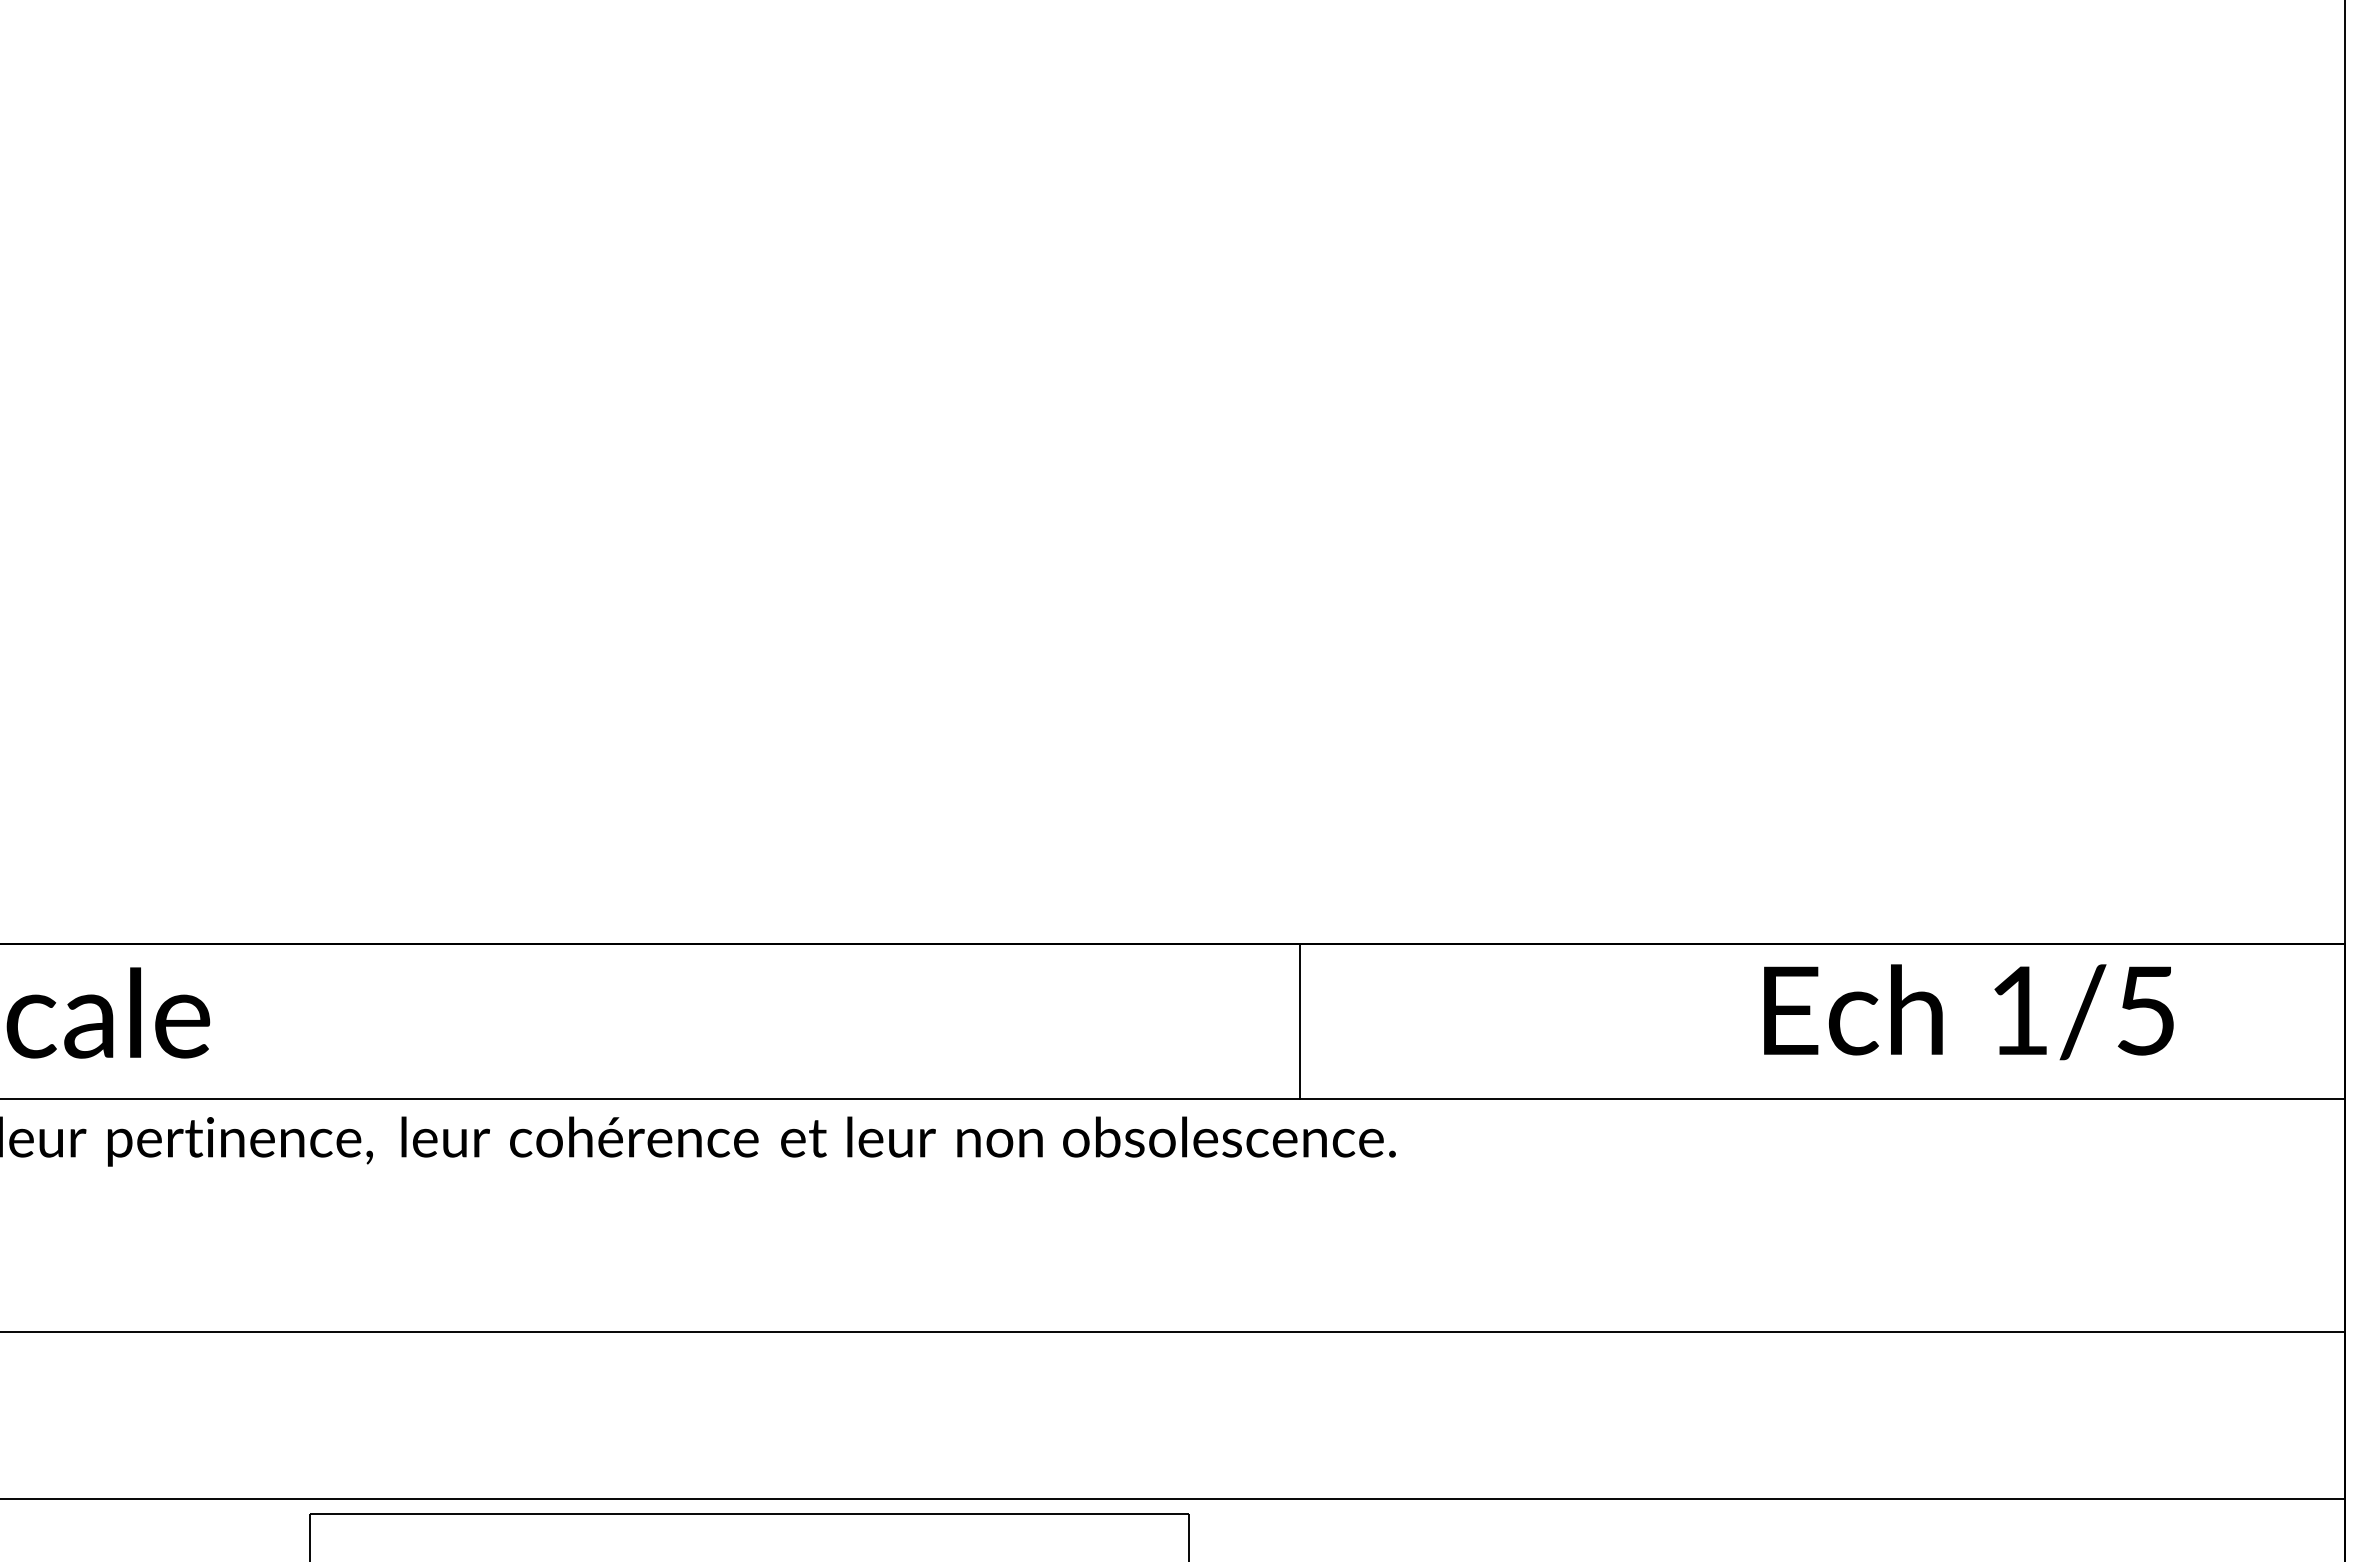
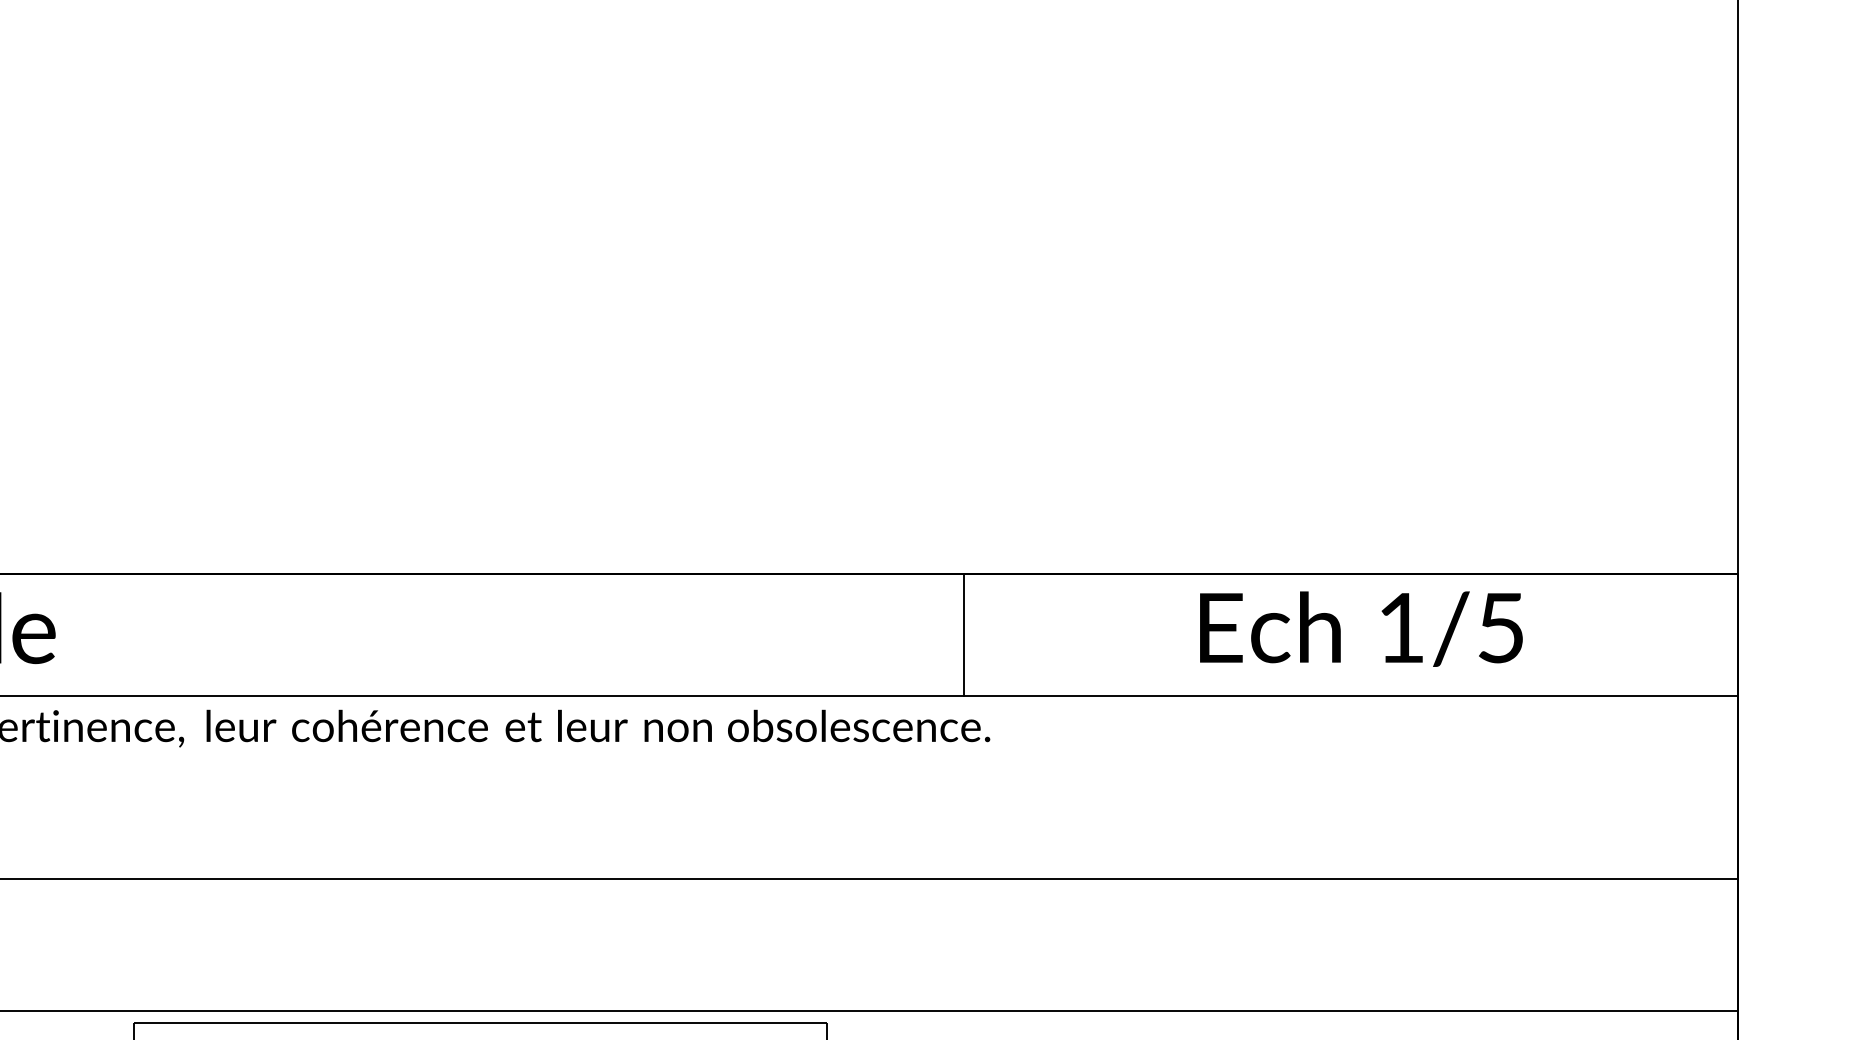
text: (1968, 1012) -> (1361, 629), moved
line: (1300, 1021) -> (963, 634), moved

